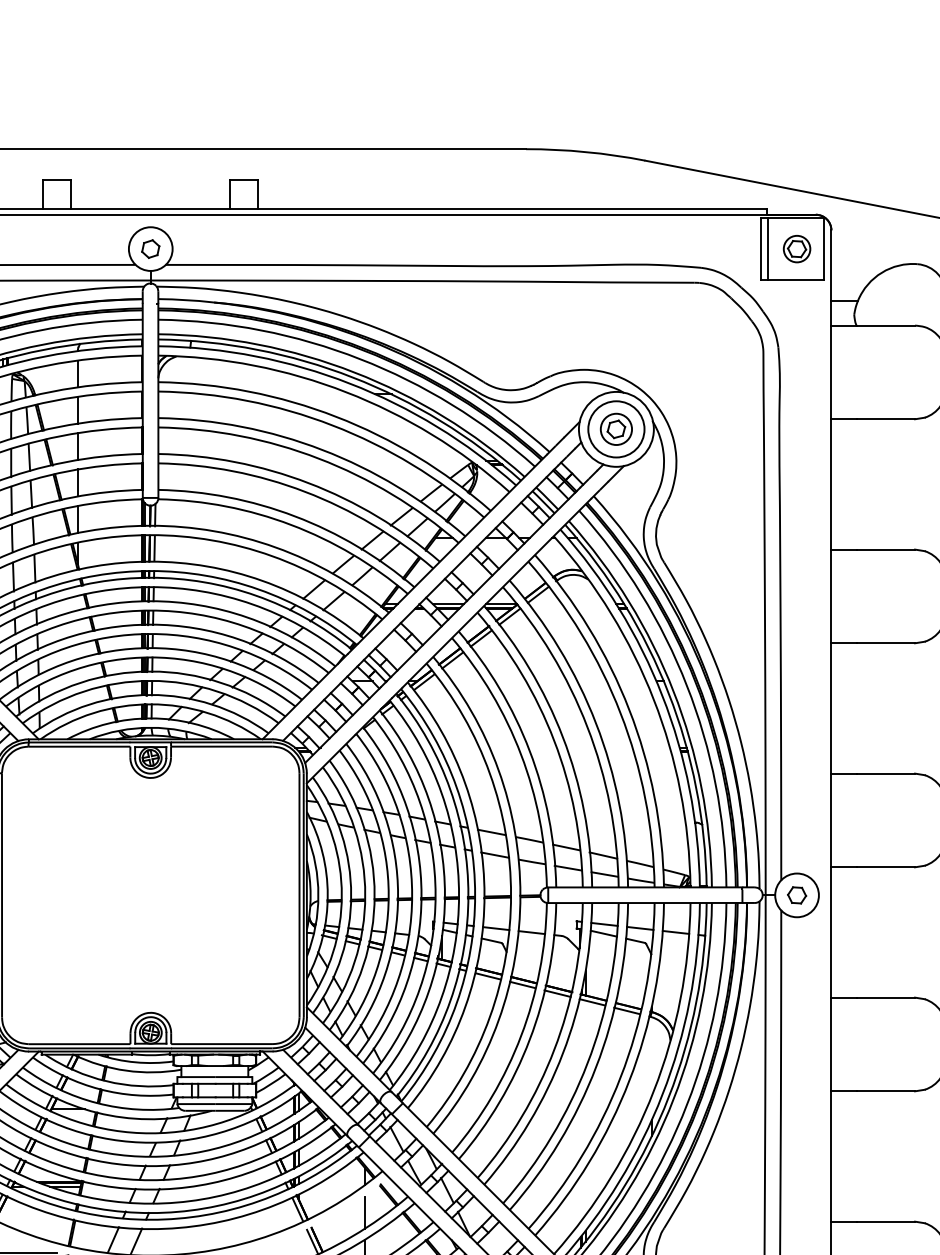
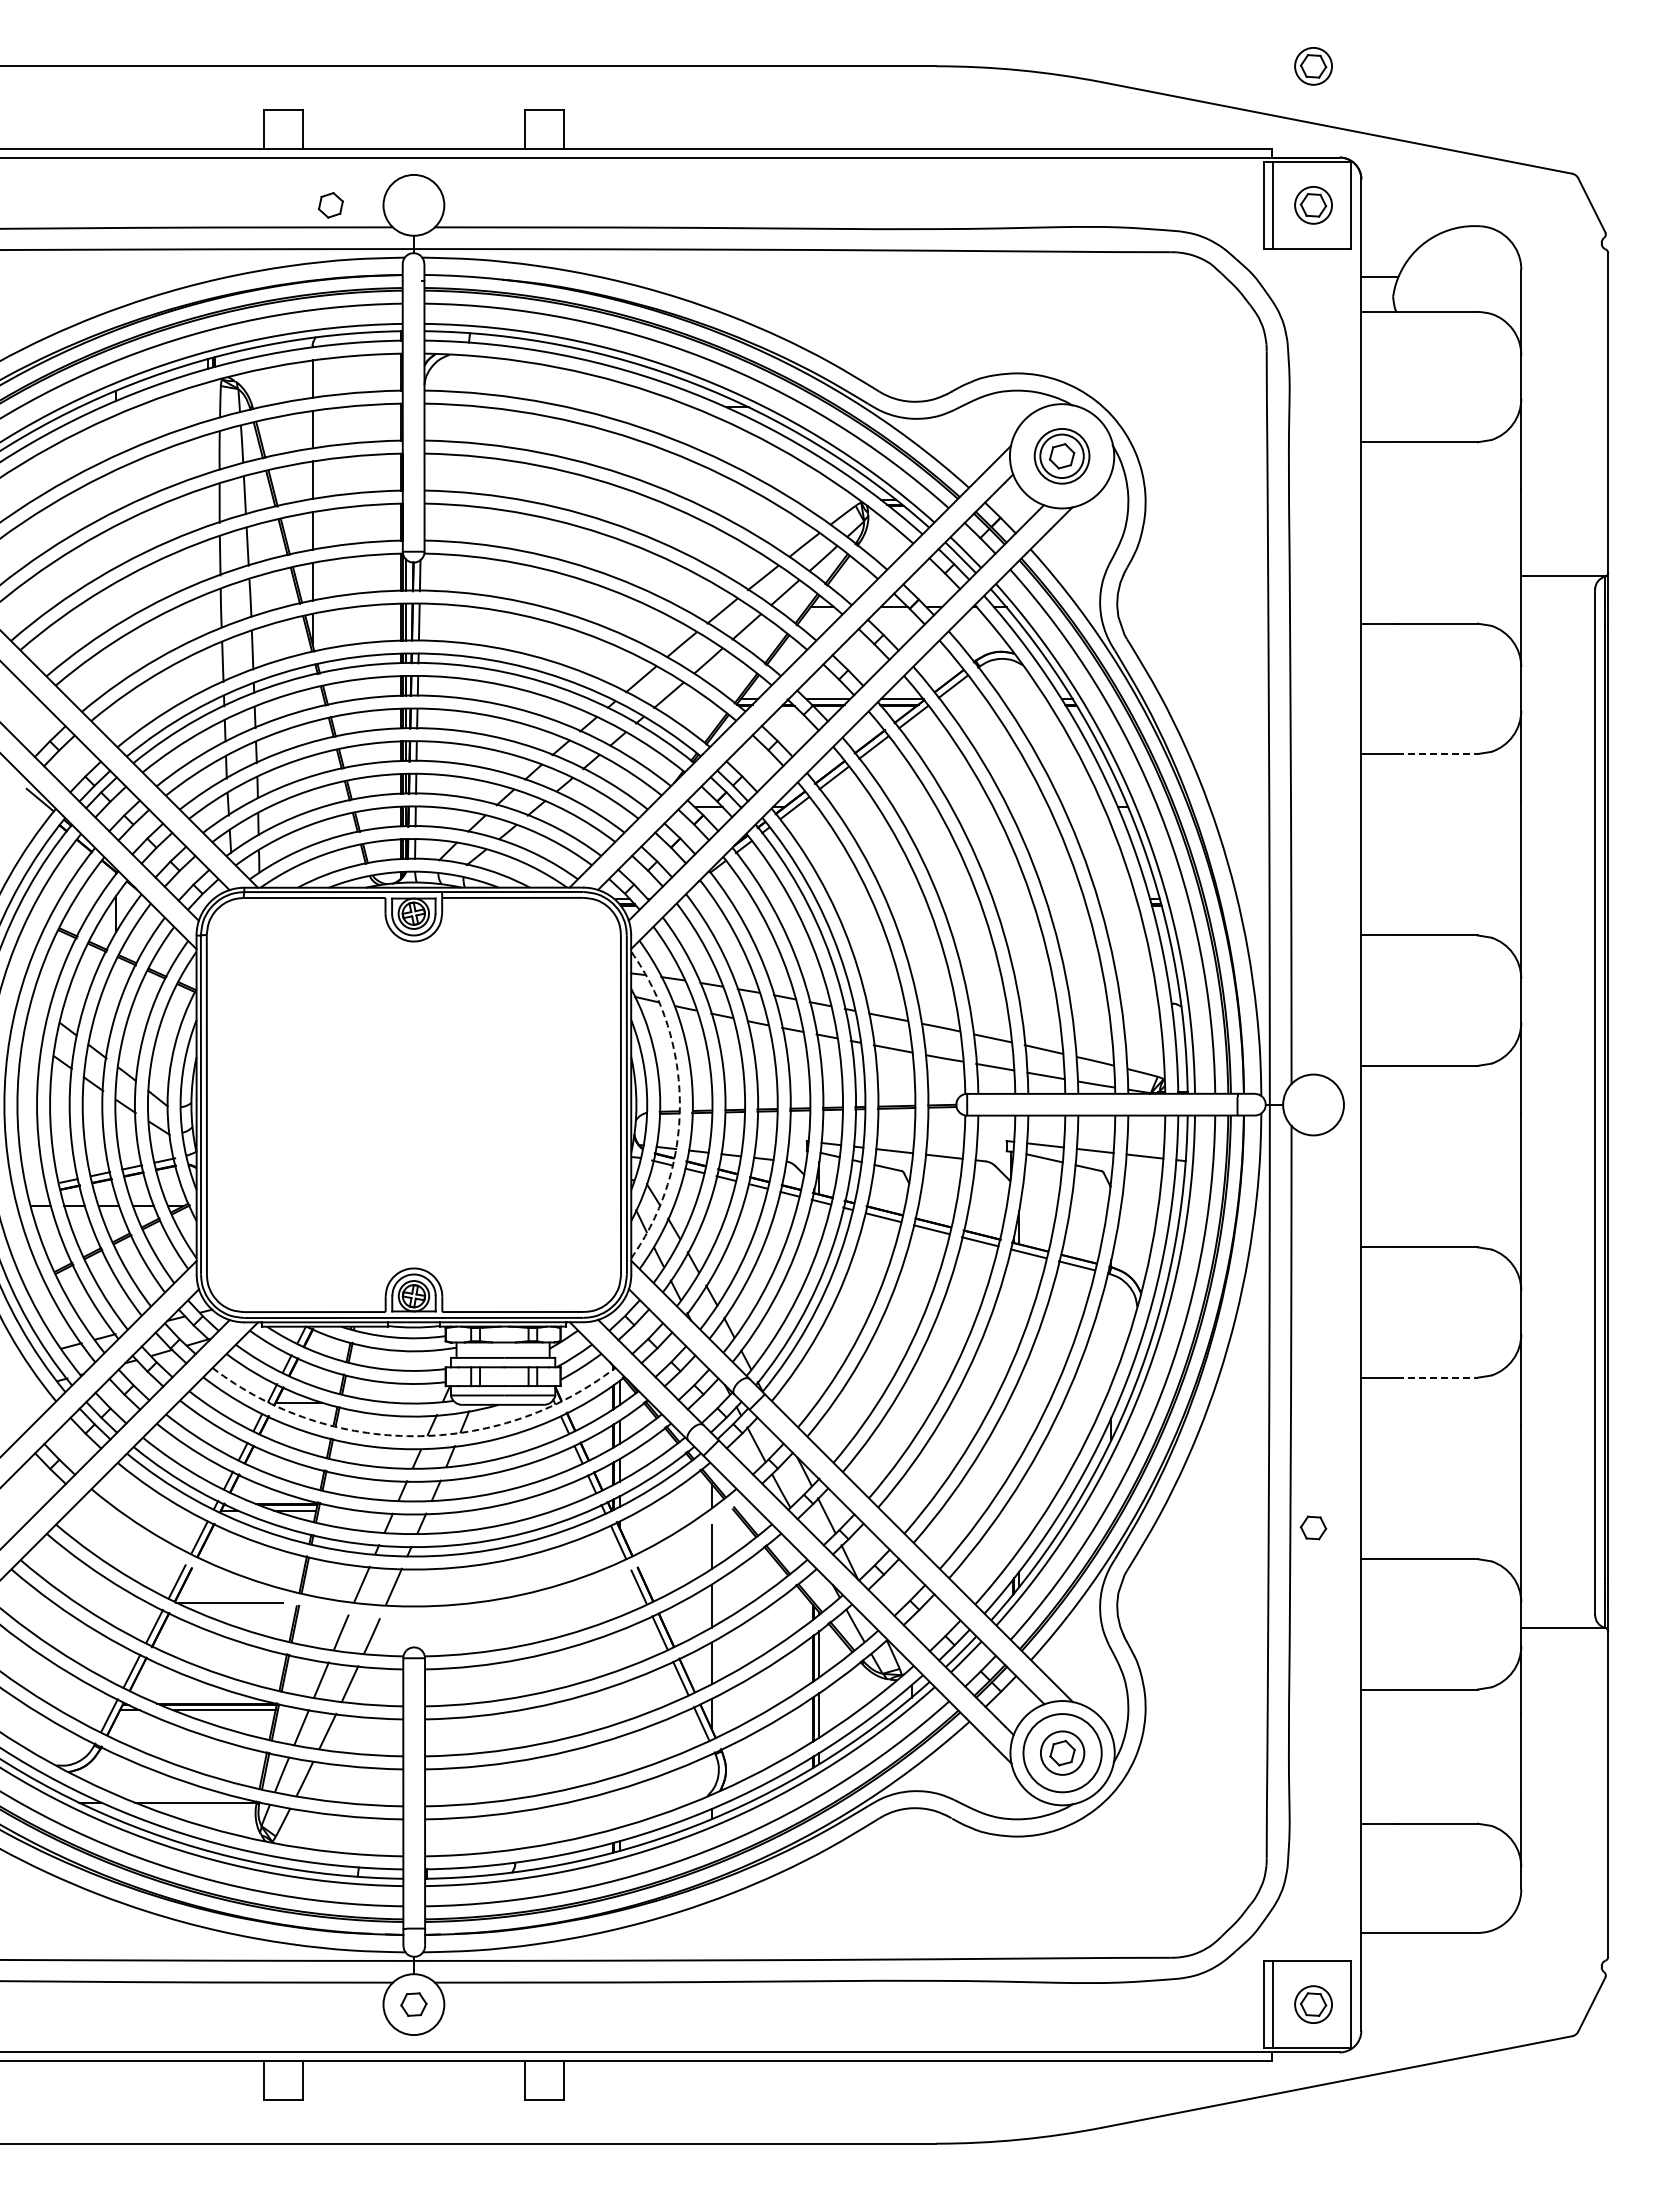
part: (797, 149) -> (1313, 66), added
part: (150, 249) -> (330, 205), moved
circle: (615, 429) -> (1061, 456), size x0.7
line: (886, 643) -> (1437, 754), solid -> dashed
arc: (341, 895) -> (679, 1104), solid -> dashed
part: (797, 895) -> (1313, 1527), moved
line: (886, 1091) -> (1437, 1377), solid -> dashed
arc: (151, 1133) -> (414, 1436), solid -> dashed

